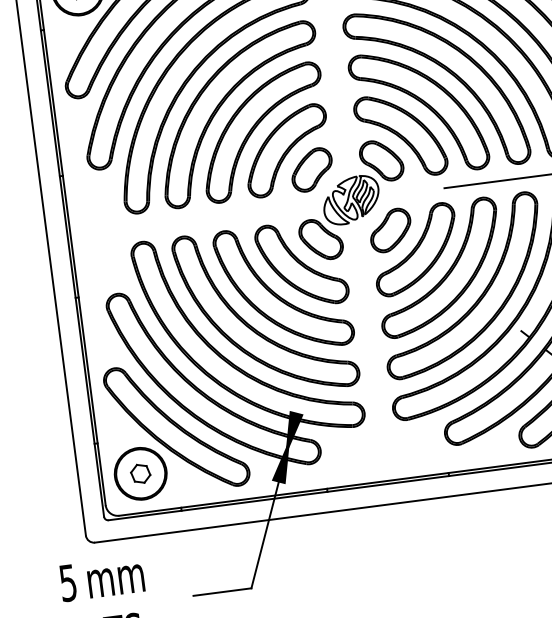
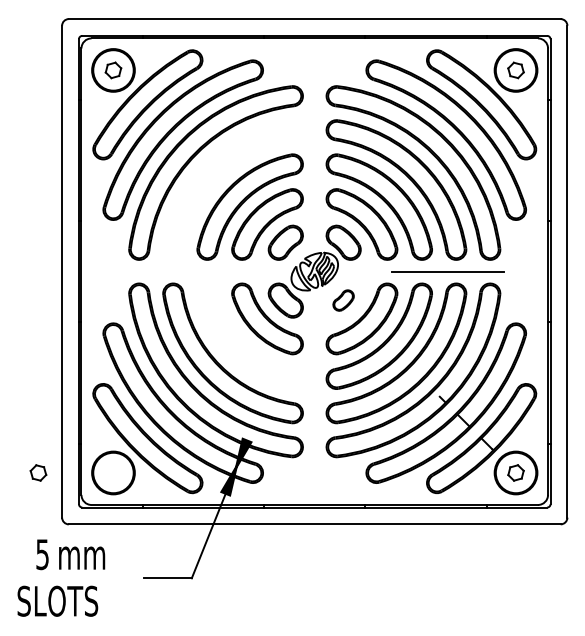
part: (224, 102) -> (221, 178), removed
part: (390, 230) -> (343, 300), size x0.6
part: (277, 293) -> (244, 340), removed
part: (140, 473) -> (38, 472), moved

